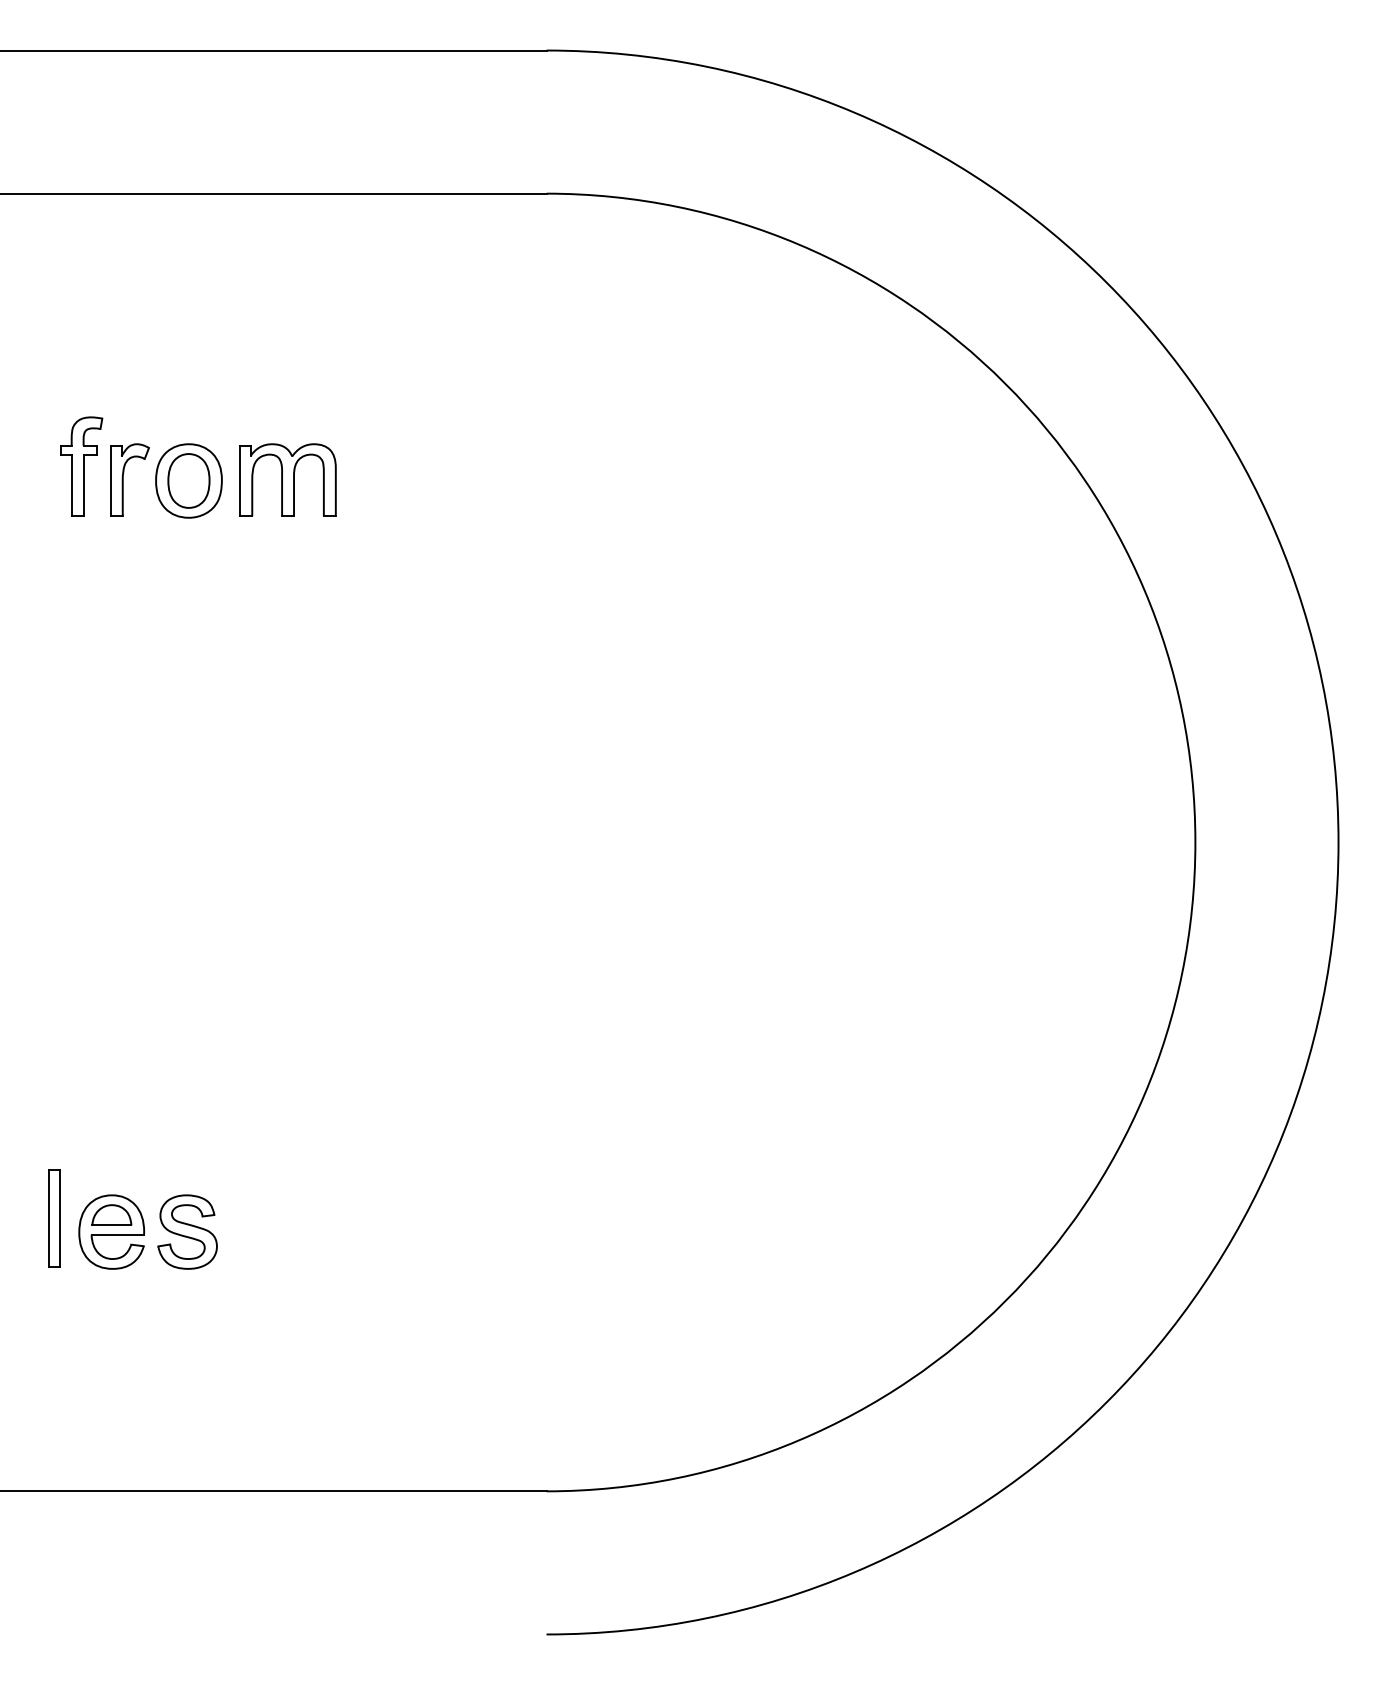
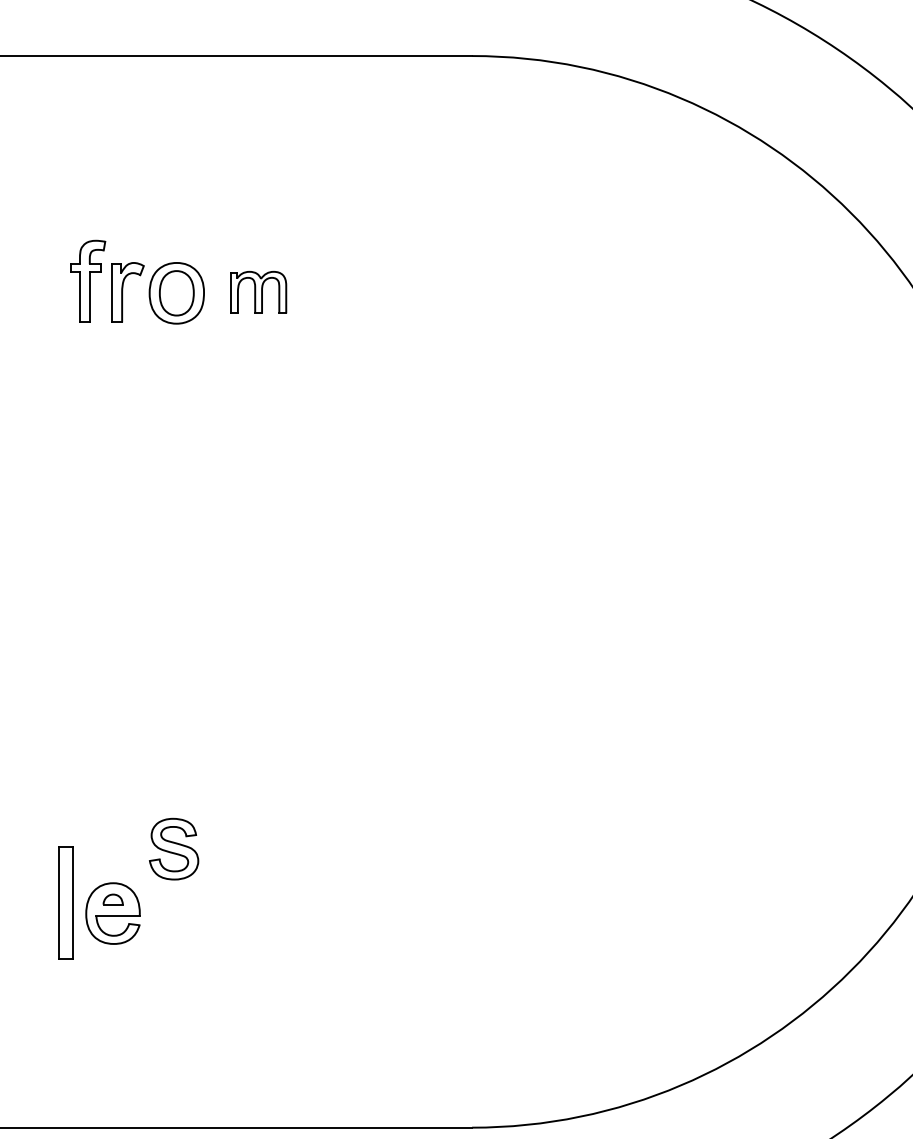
part: (287, 479) -> (258, 292), size x0.7
part: (111, 1214) -> (112, 899), size x0.6
part: (54, 1218) -> (65, 902), size x1.4
part: (187, 1231) -> (173, 848), moved

